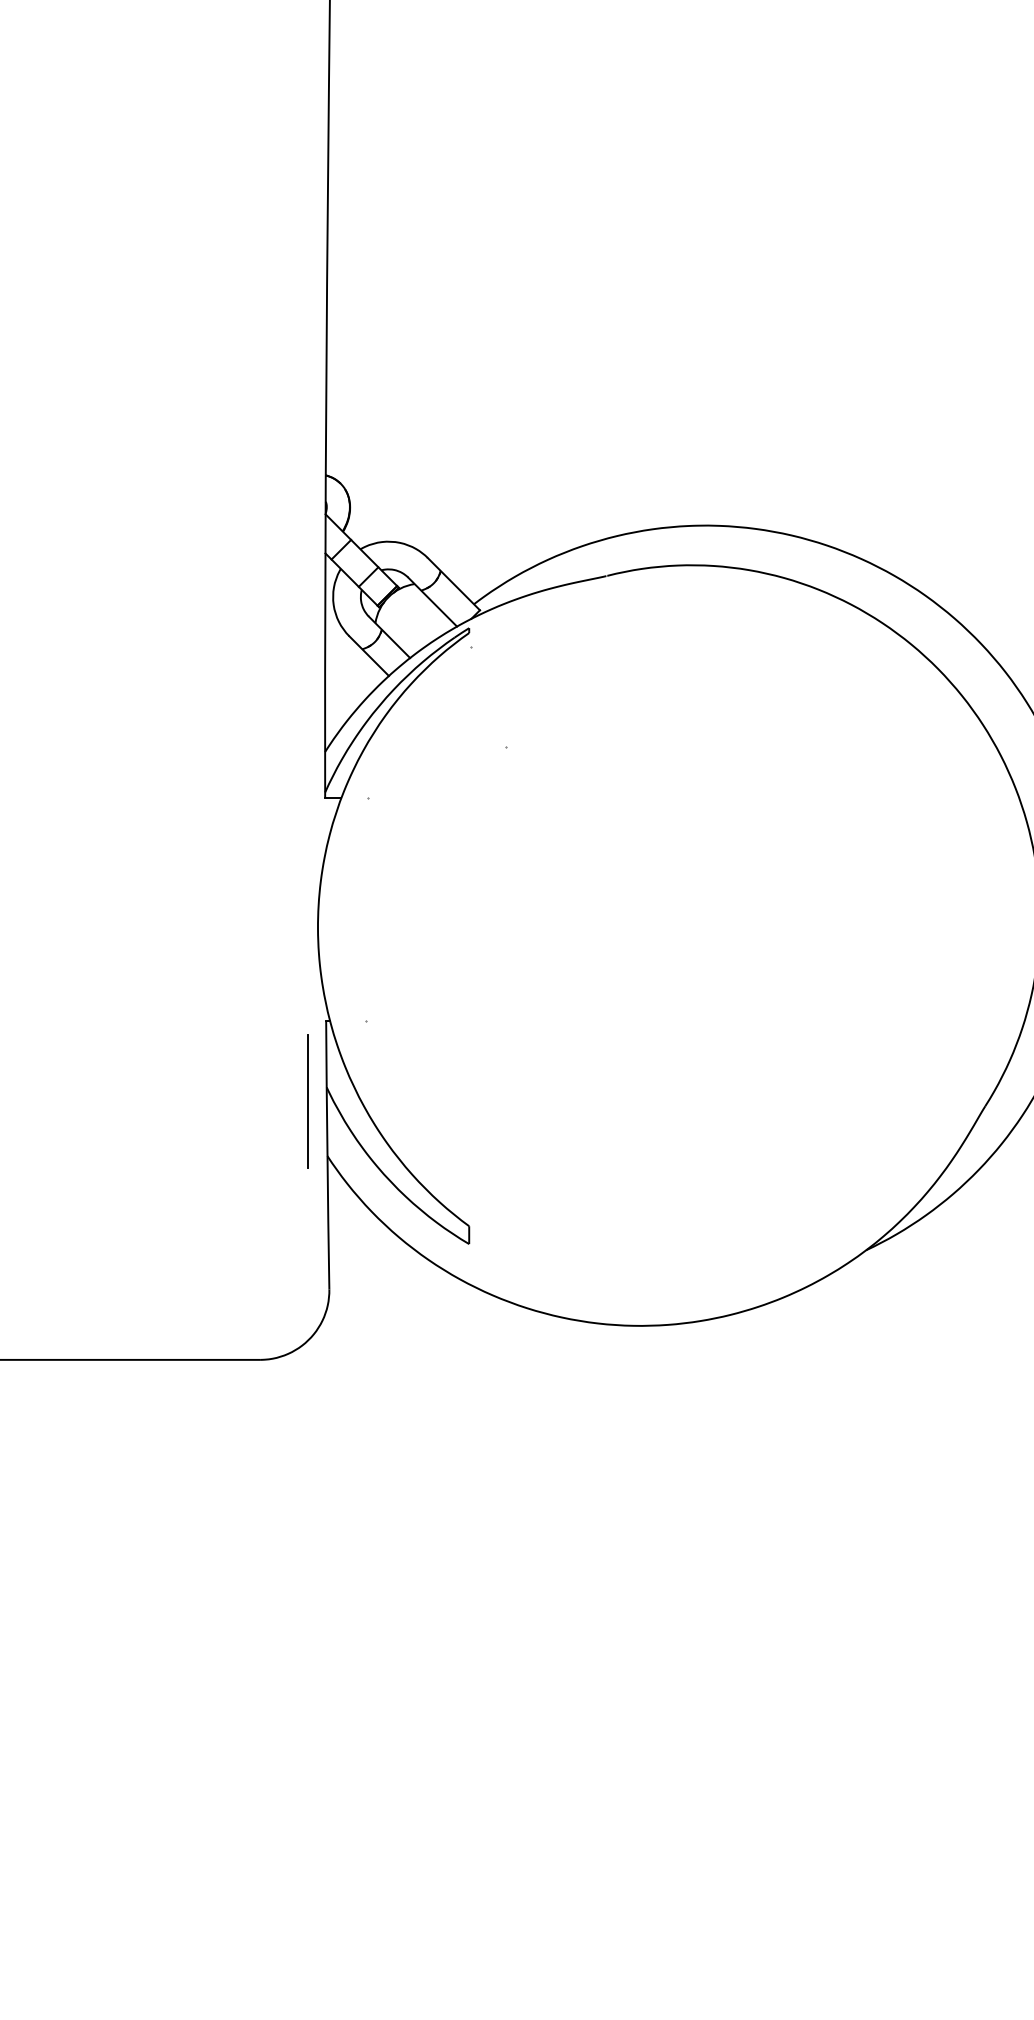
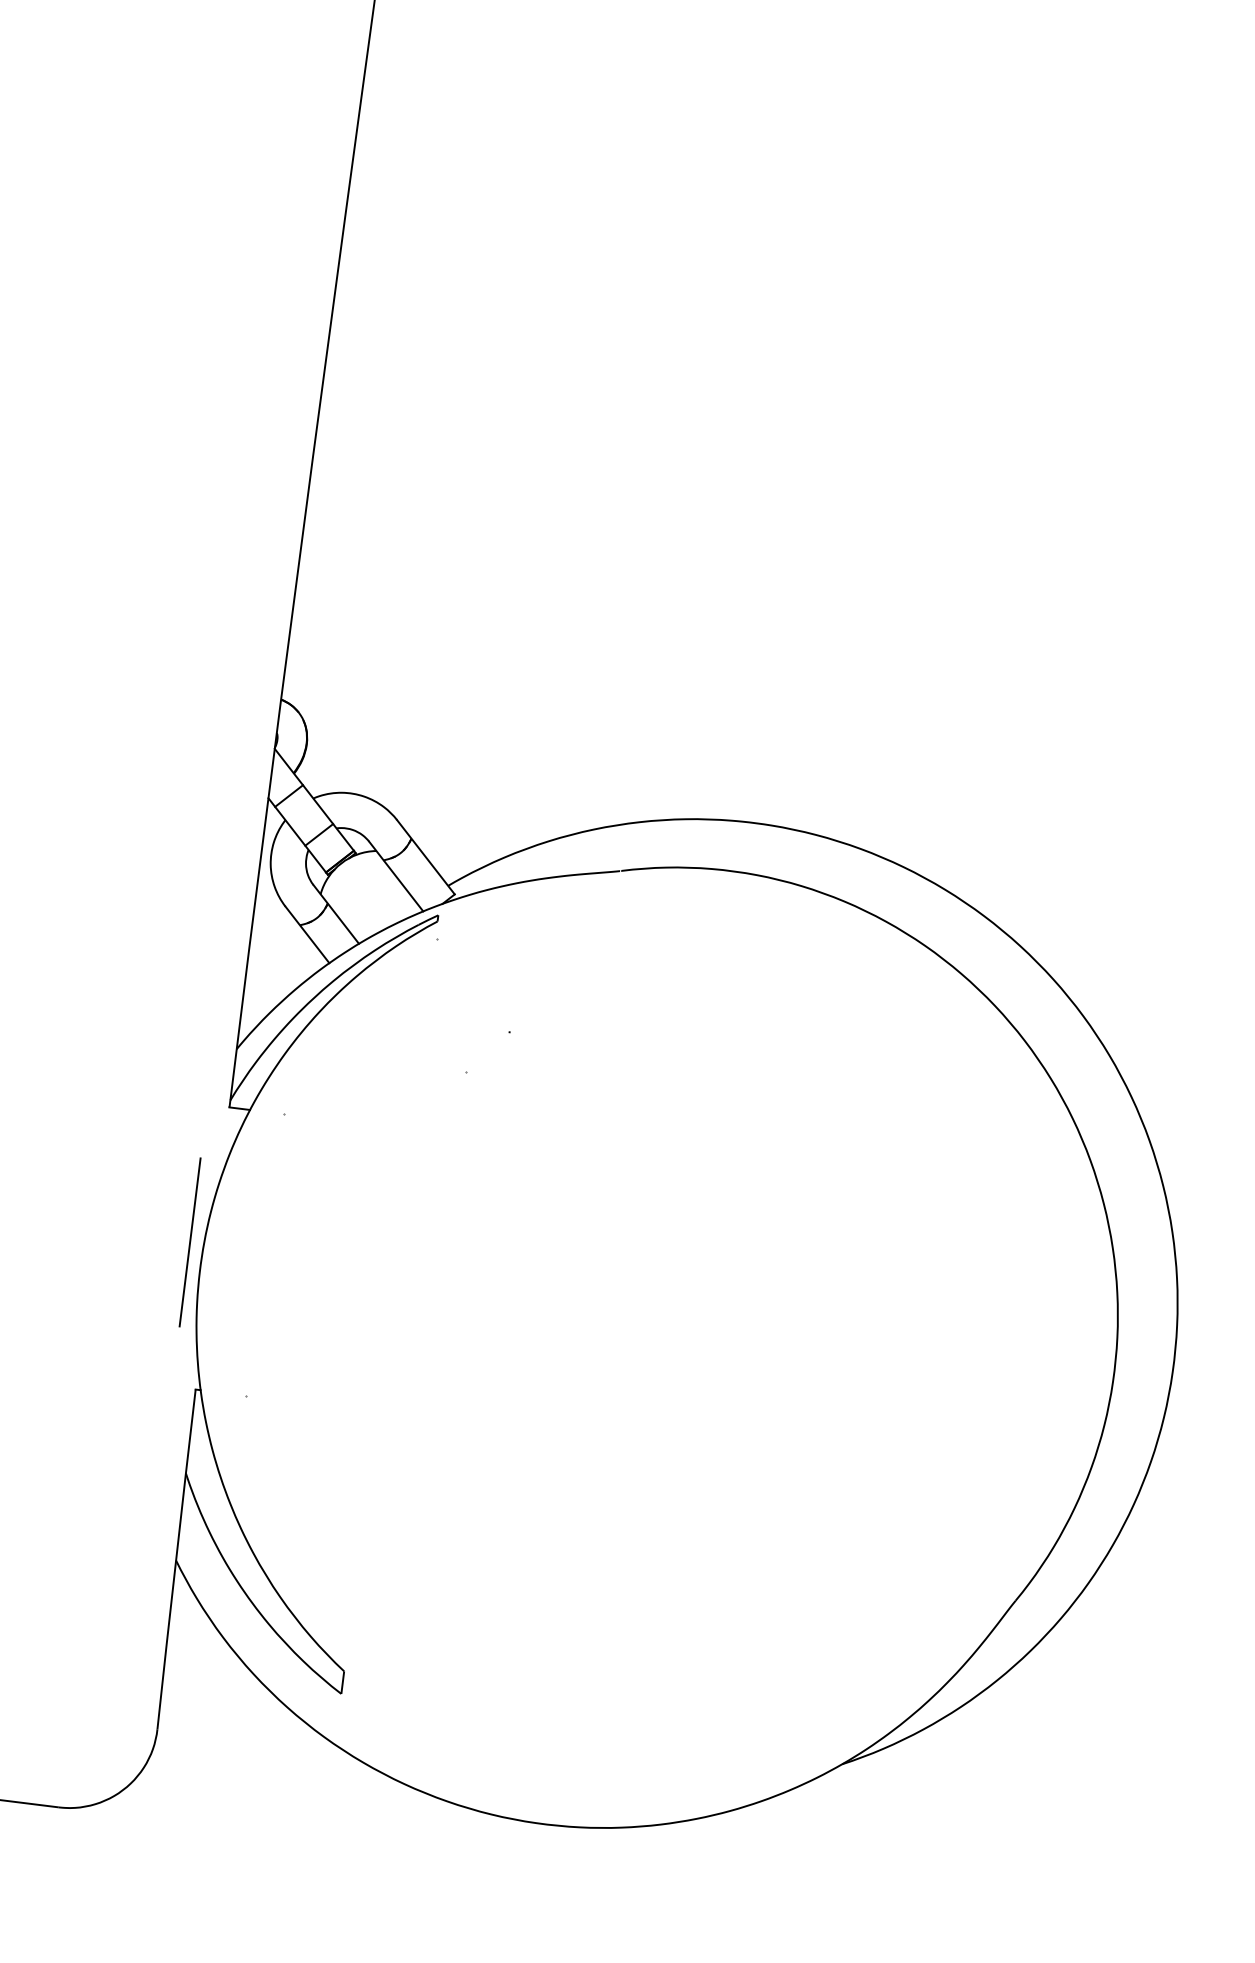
line: (307, 1101) -> (189, 1242), moved

